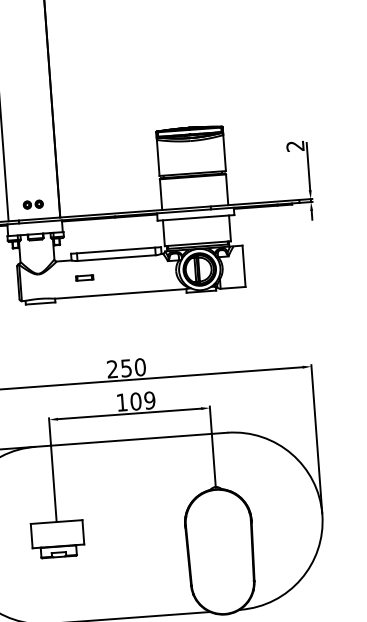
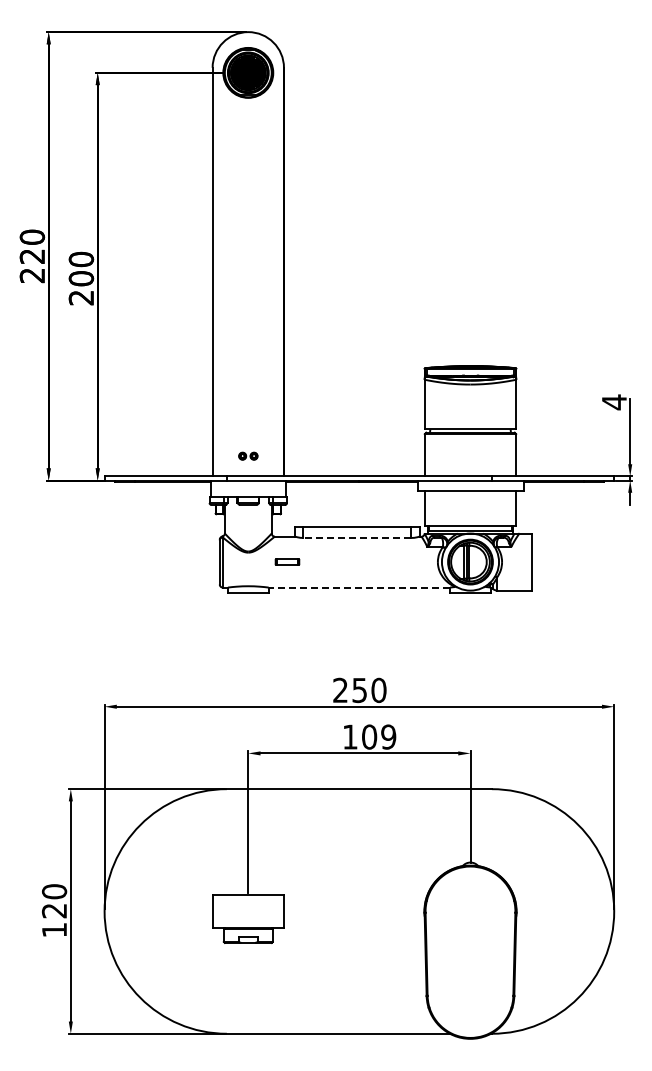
text: (294, 146) -> (613, 402), 2 -> 4
part: (33, 204) -> (248, 456), size x0.7
line: (115, 257) -> (356, 537), solid -> dashed
part: (84, 277) -> (287, 561), moved
line: (120, 293) -> (359, 587), solid -> dashed

